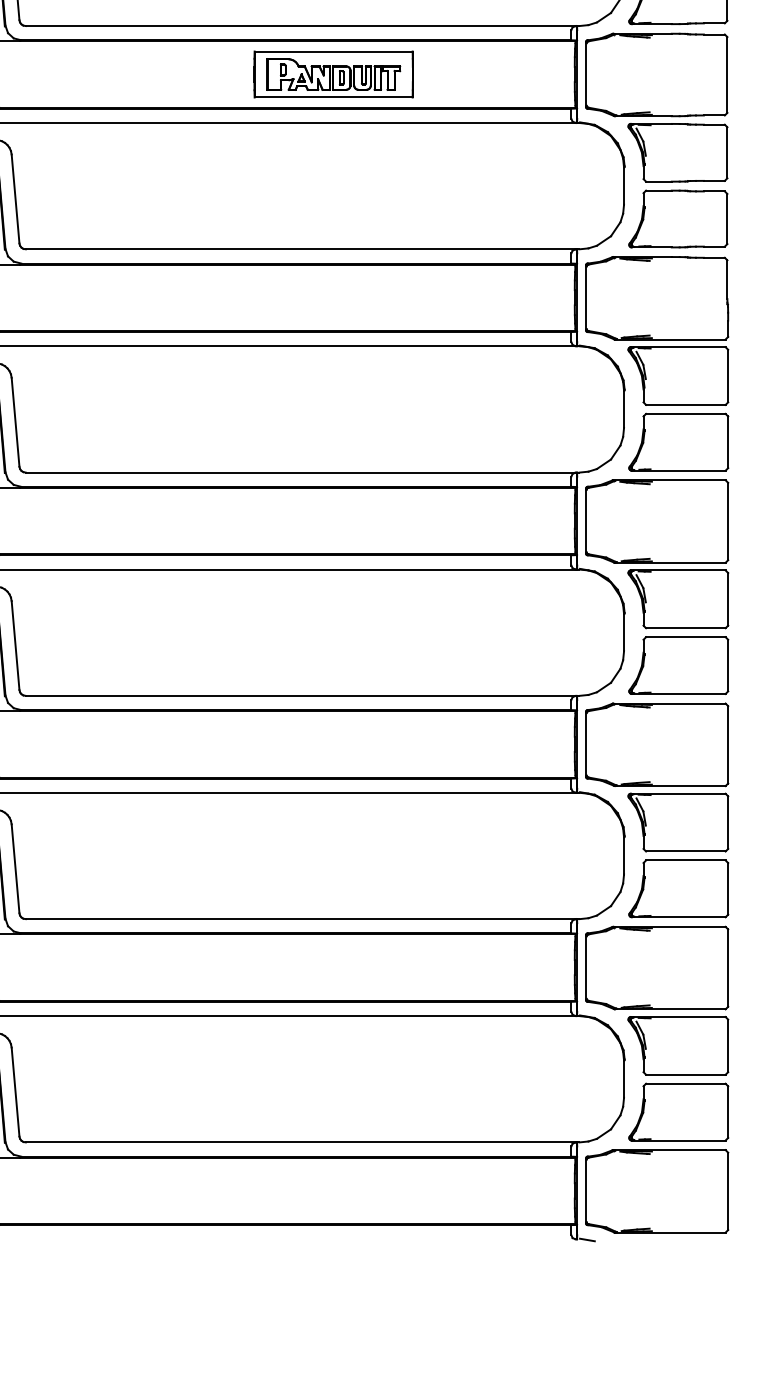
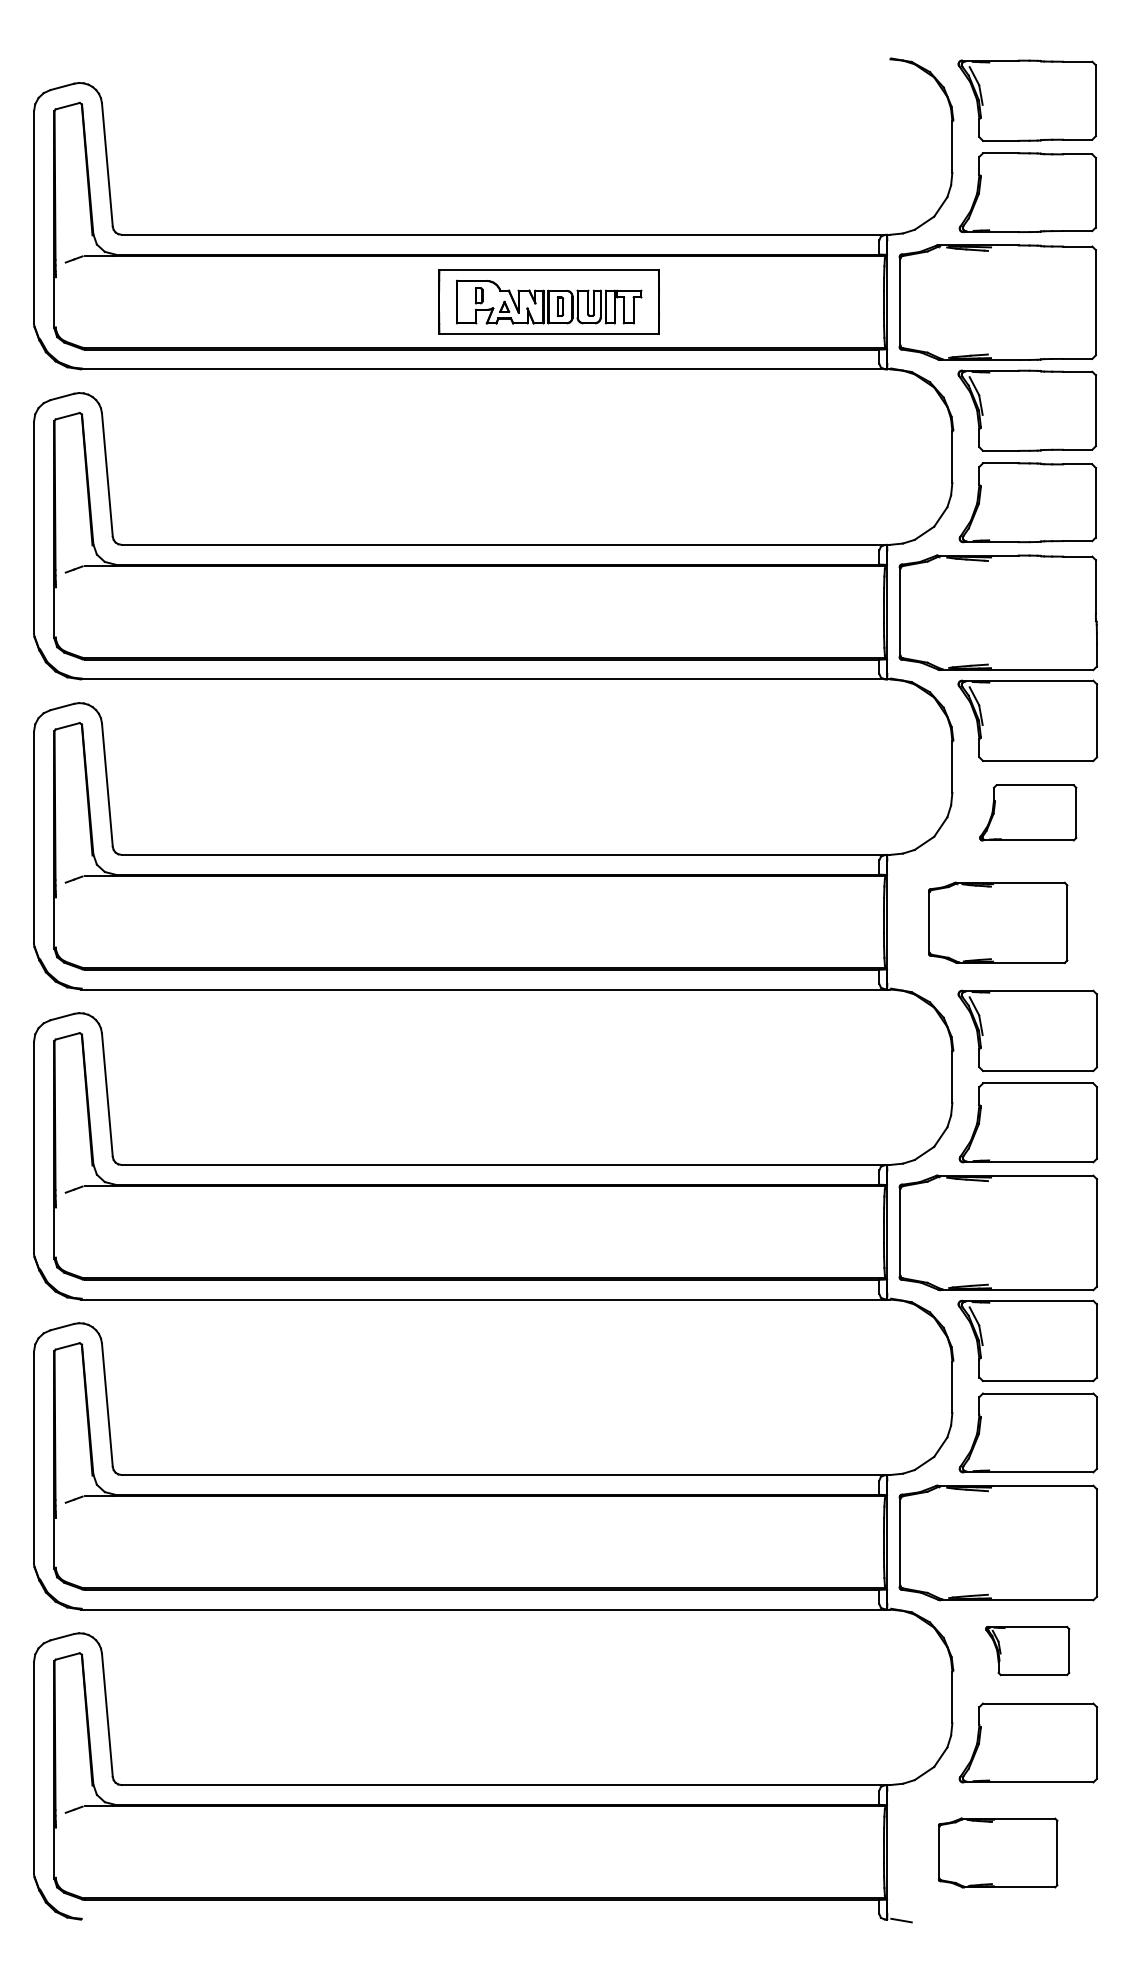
part: (678, 442) -> (1027, 812), size x0.7
part: (656, 521) -> (997, 922), size x0.7
part: (678, 1045) -> (1027, 1650), size x0.6
part: (656, 1190) -> (997, 1852), size x0.6

